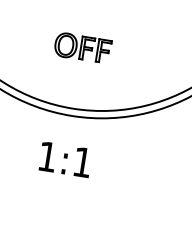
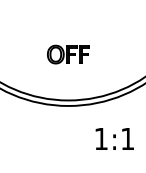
text: (65, 158) -> (114, 138), moved

